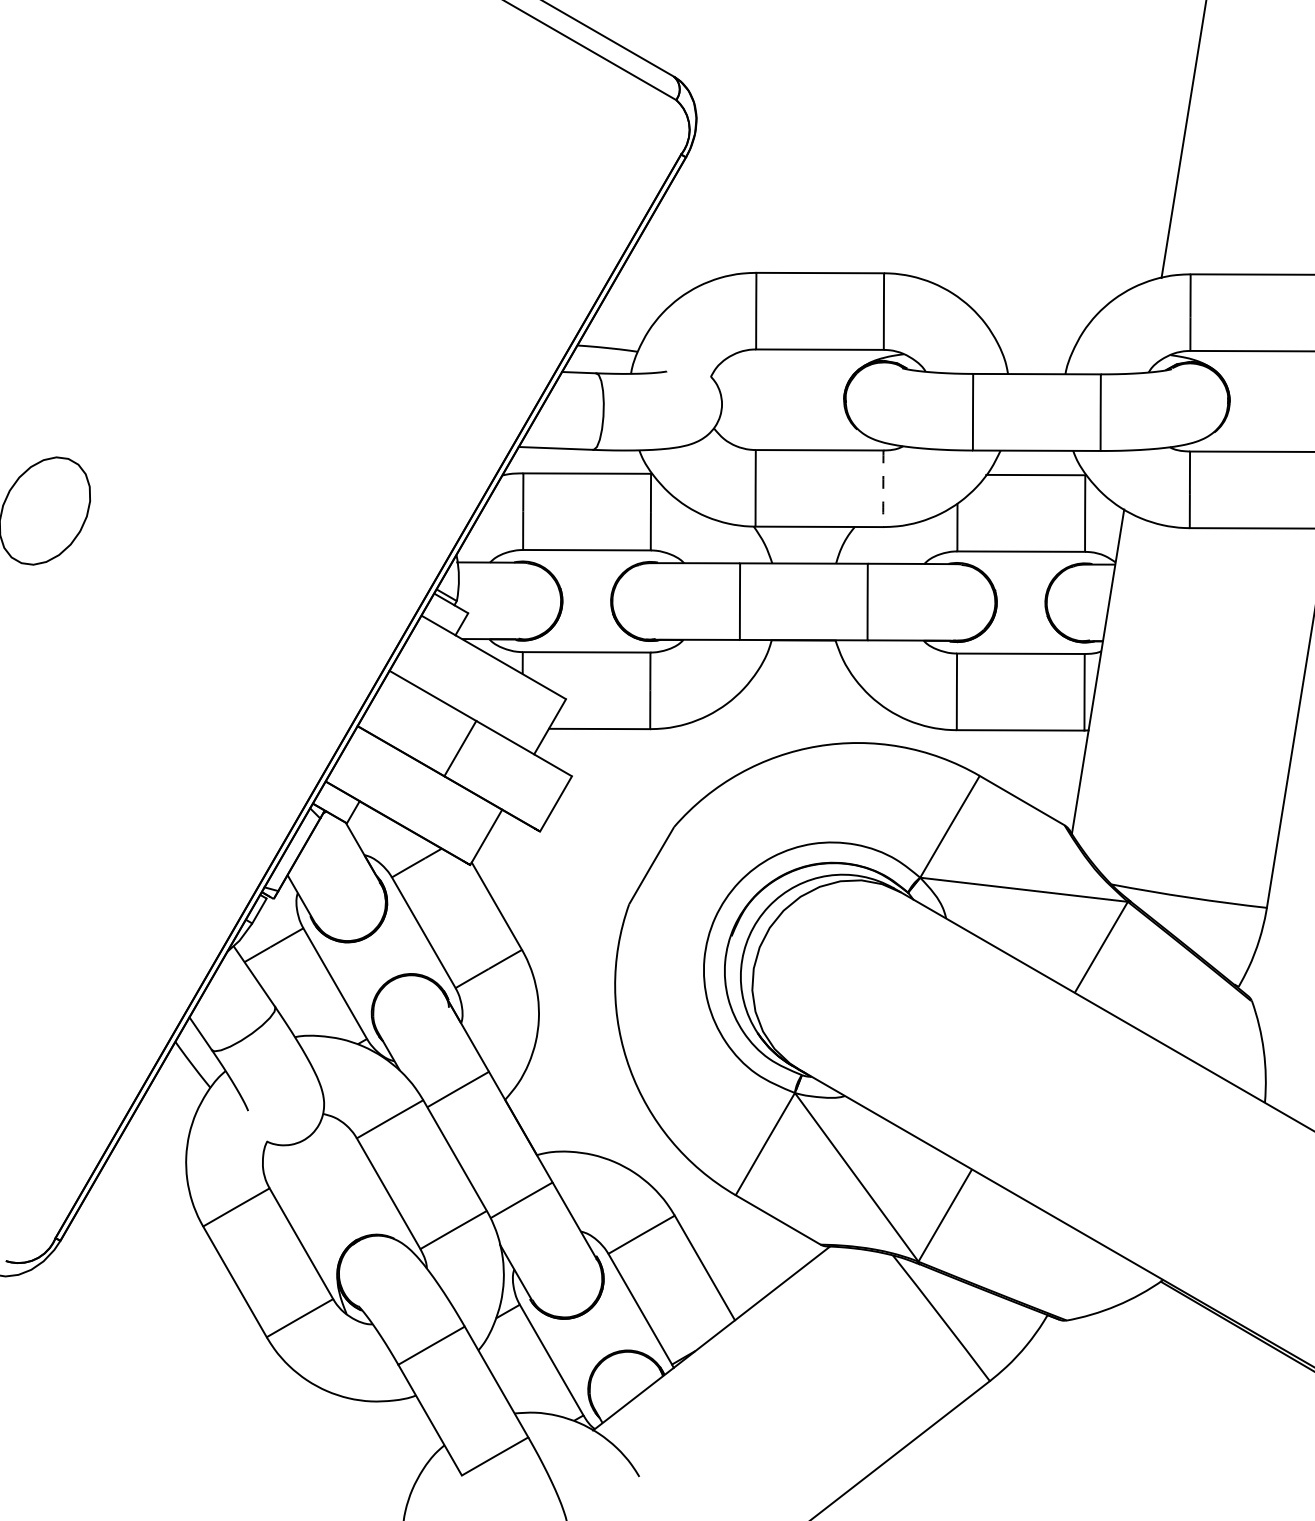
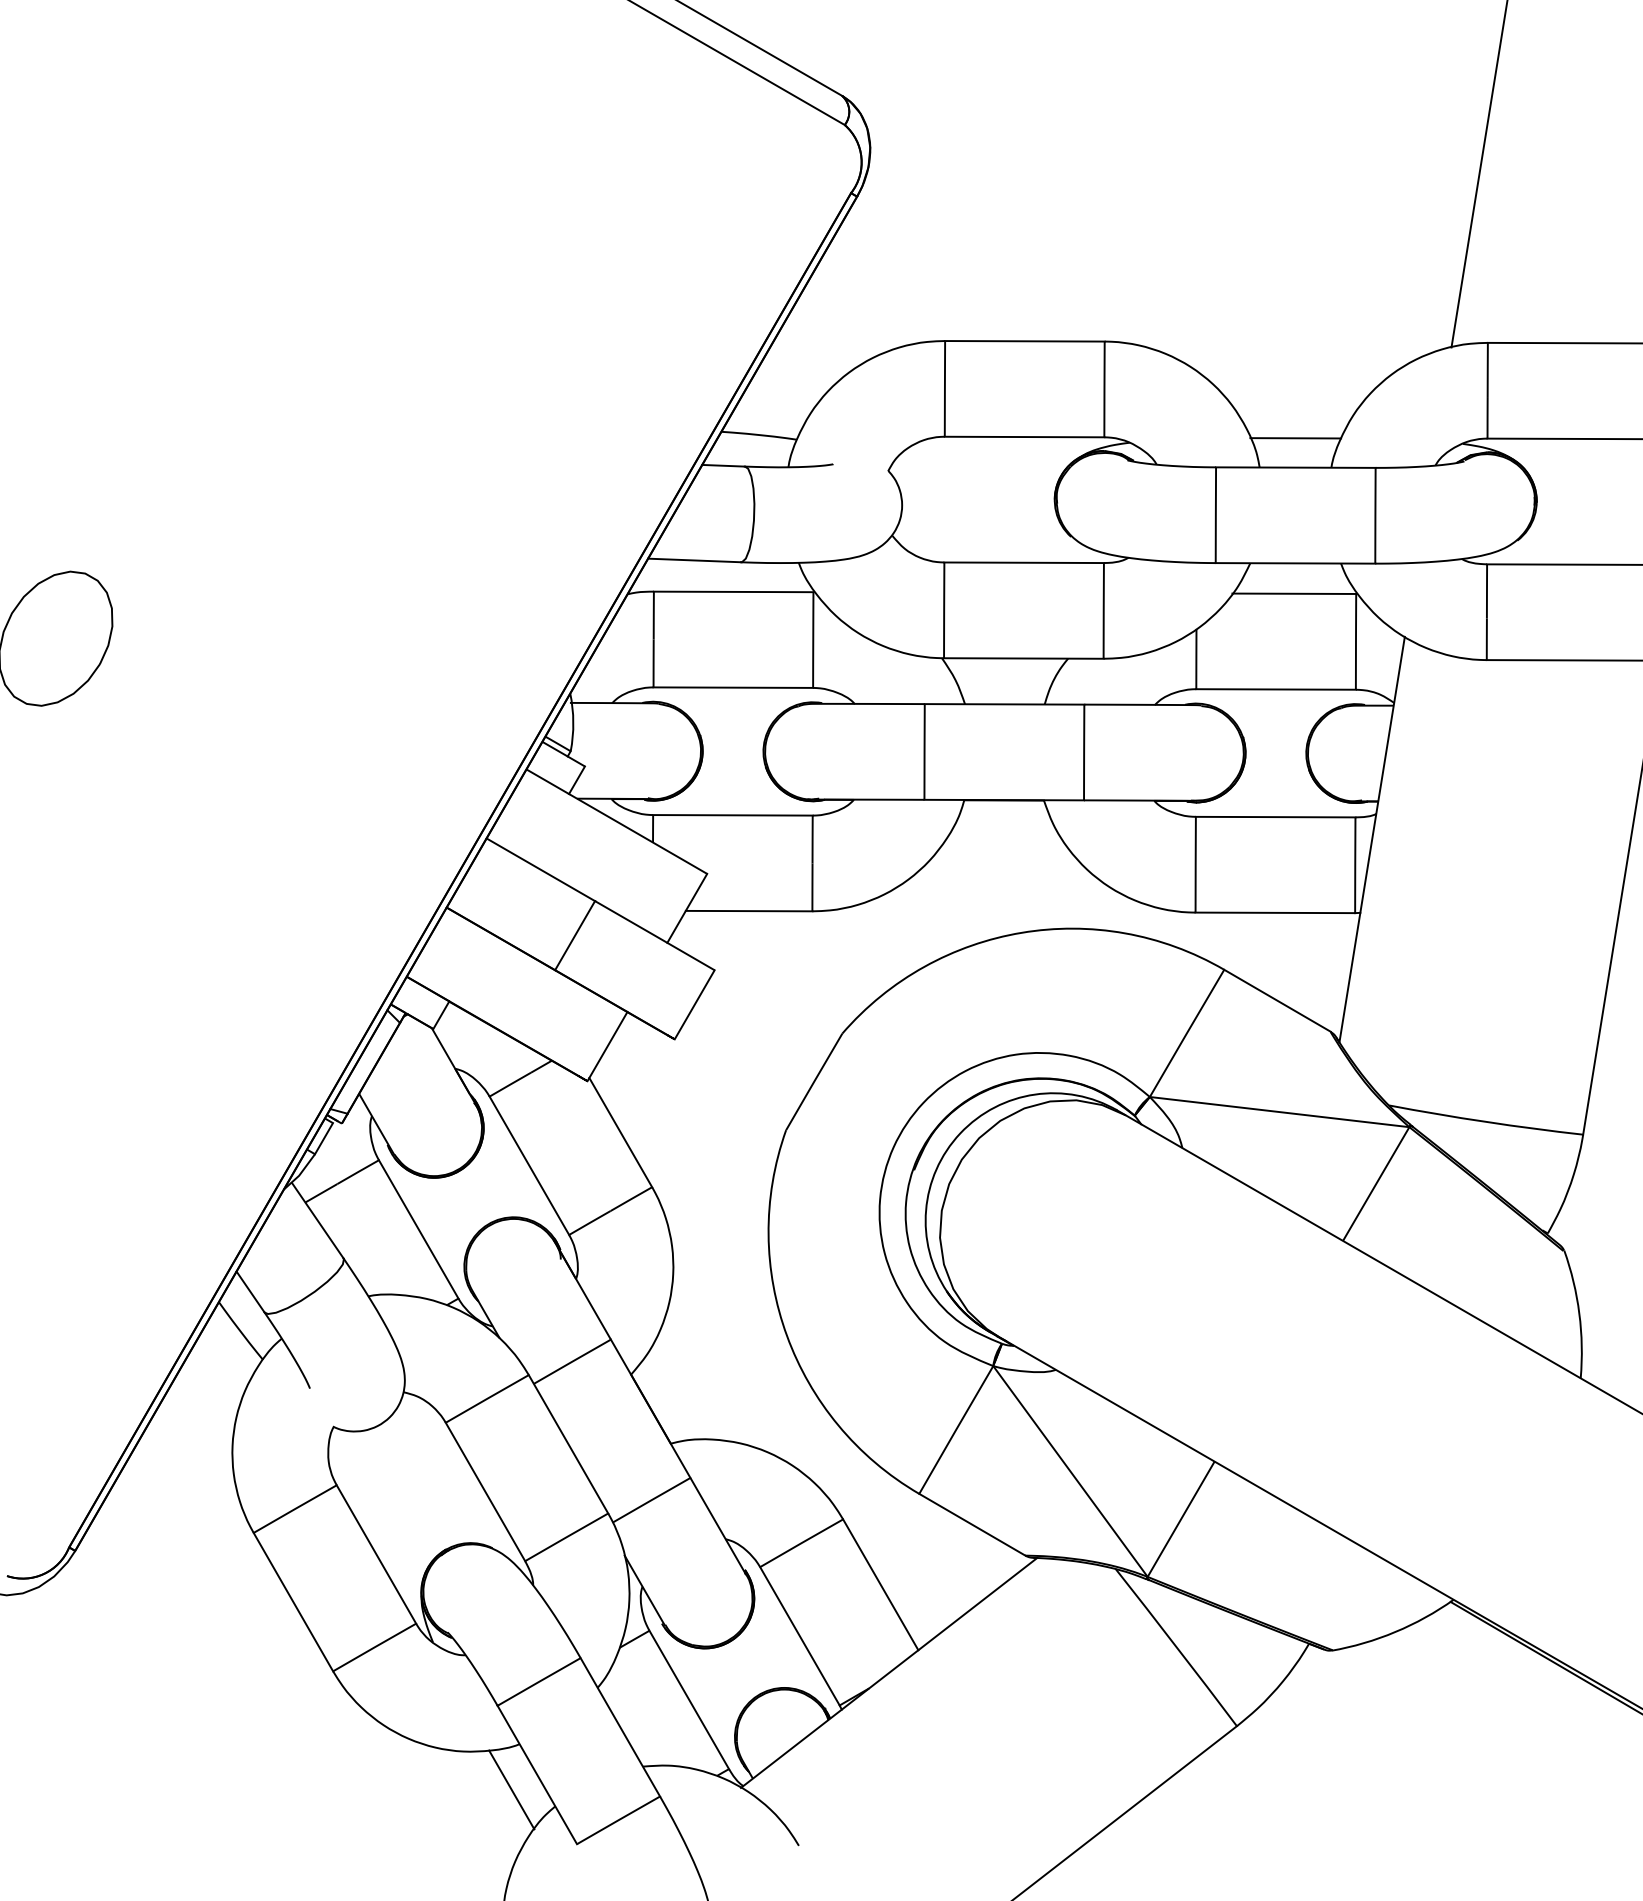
line: (1036, 350) -> (1295, 438), added
arc: (883, 488) -> (1103, 610), dashed -> solid
line: (409, 1431) -> (511, 1789), added

